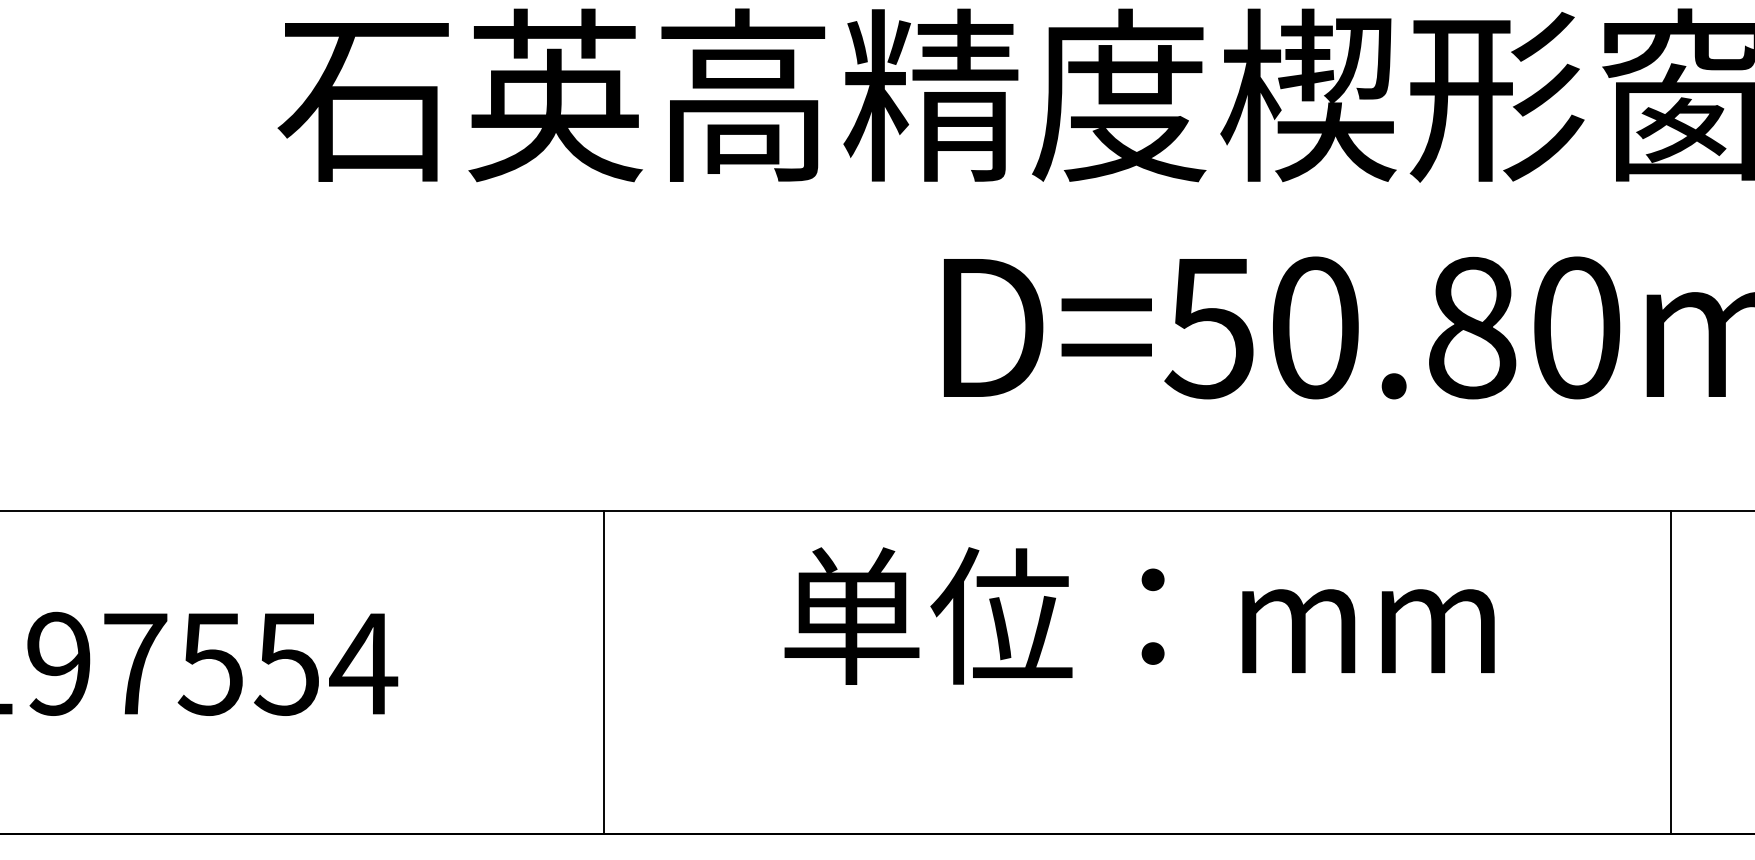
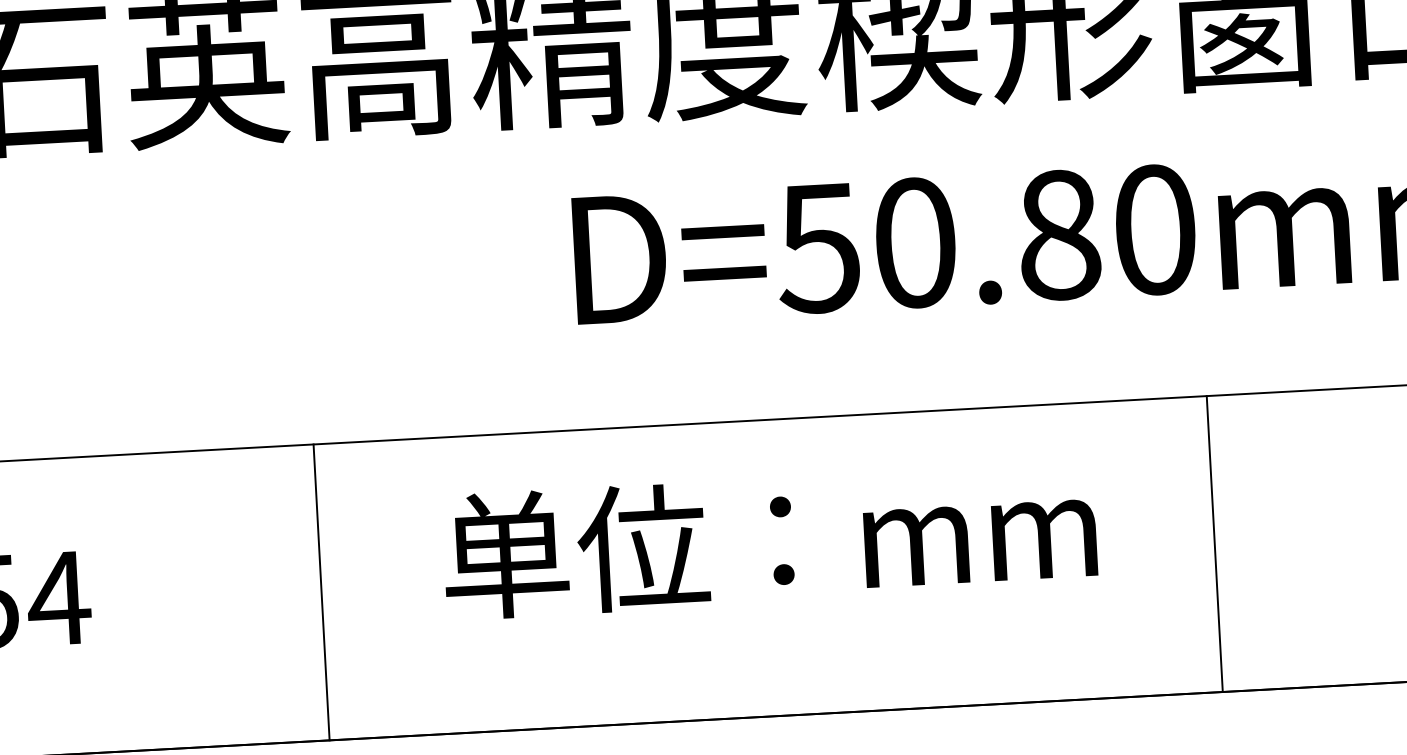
text: (1139, 615) -> (769, 540), moved
line: (604, 672) -> (321, 592), moved
line: (1670, 672) -> (1214, 543), moved

